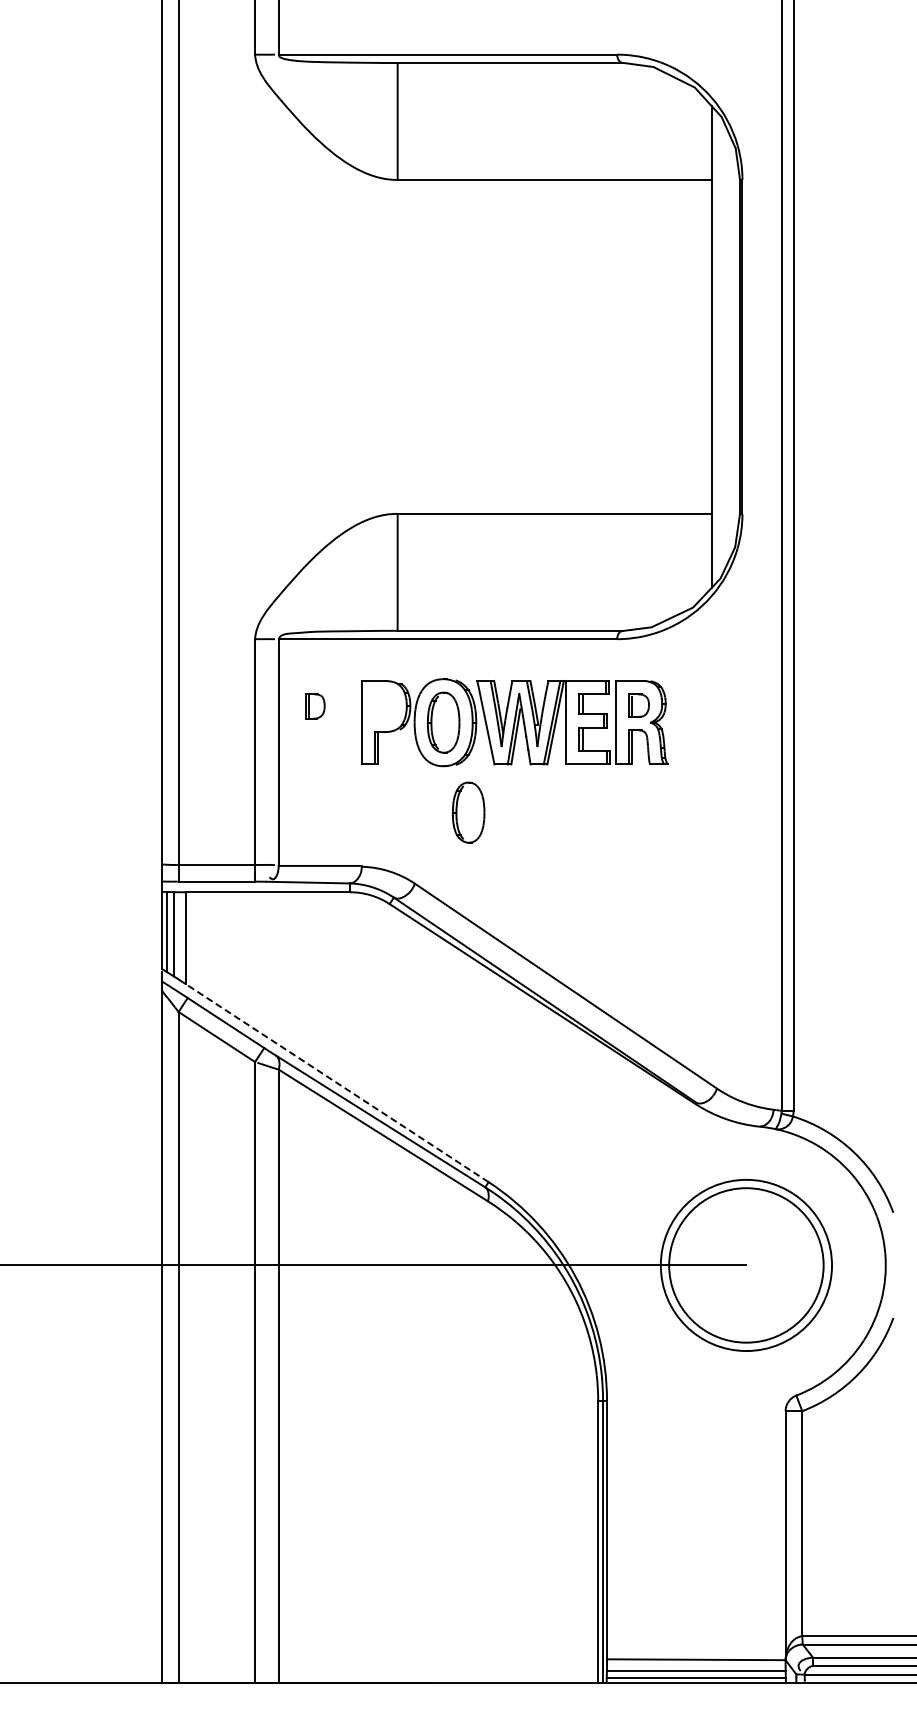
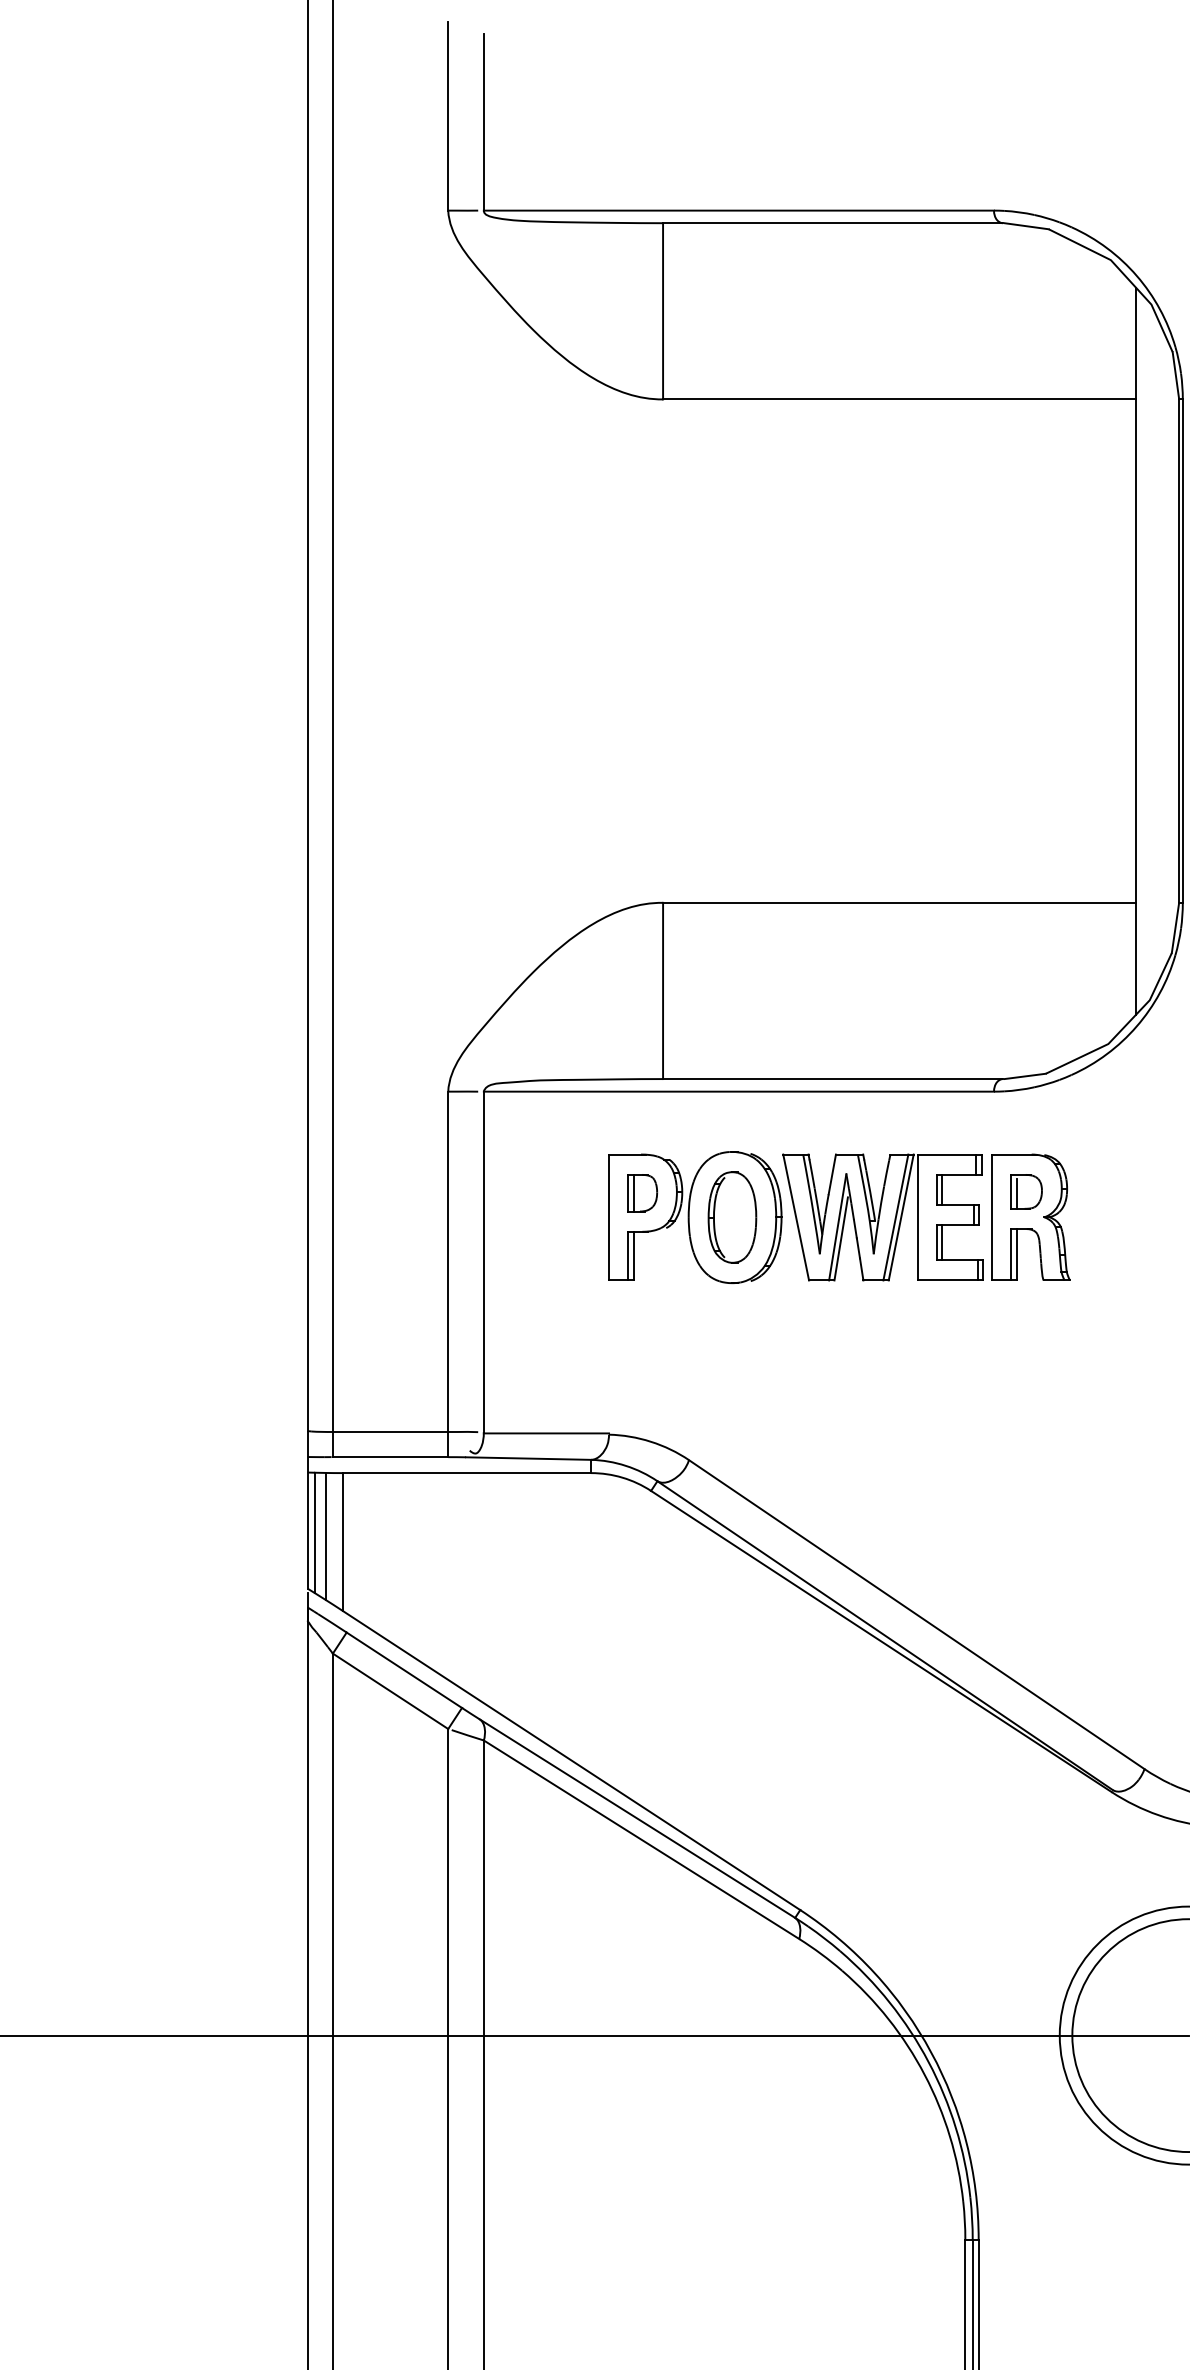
part: (315, 706) -> (643, 1193), moved
part: (468, 812) -> (769, 1352), removed
line: (336, 1082) -> (570, 1759), dashed -> solid

